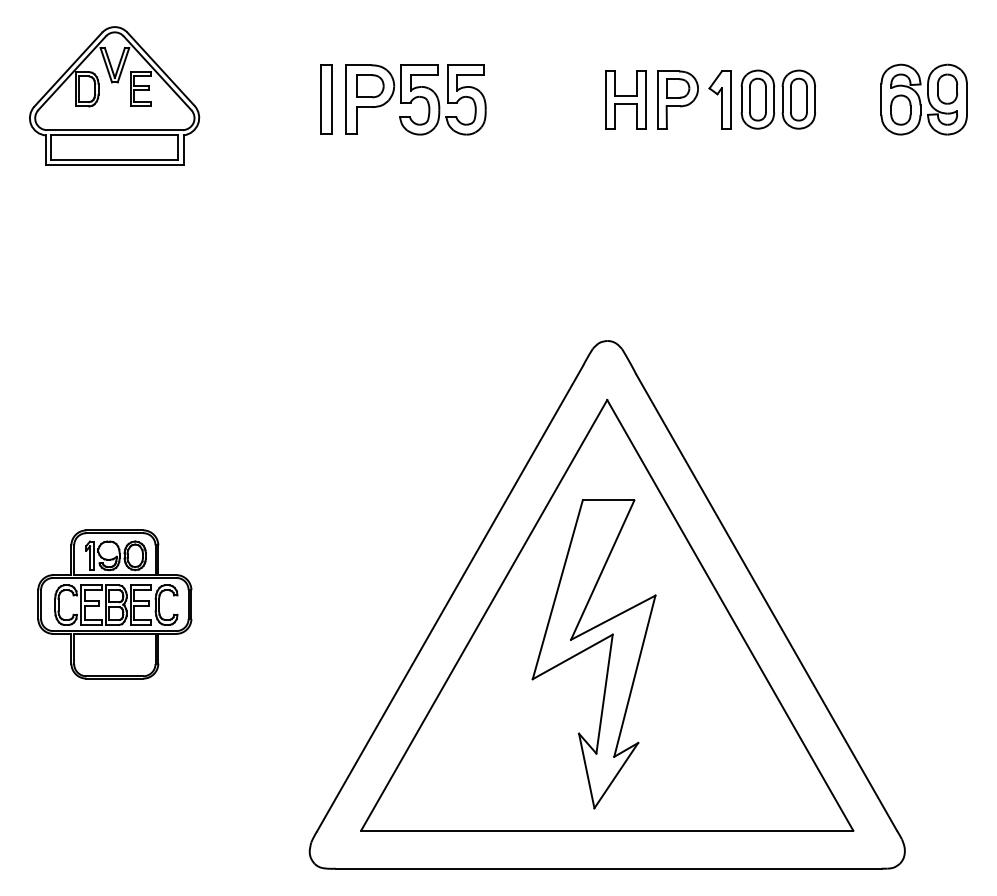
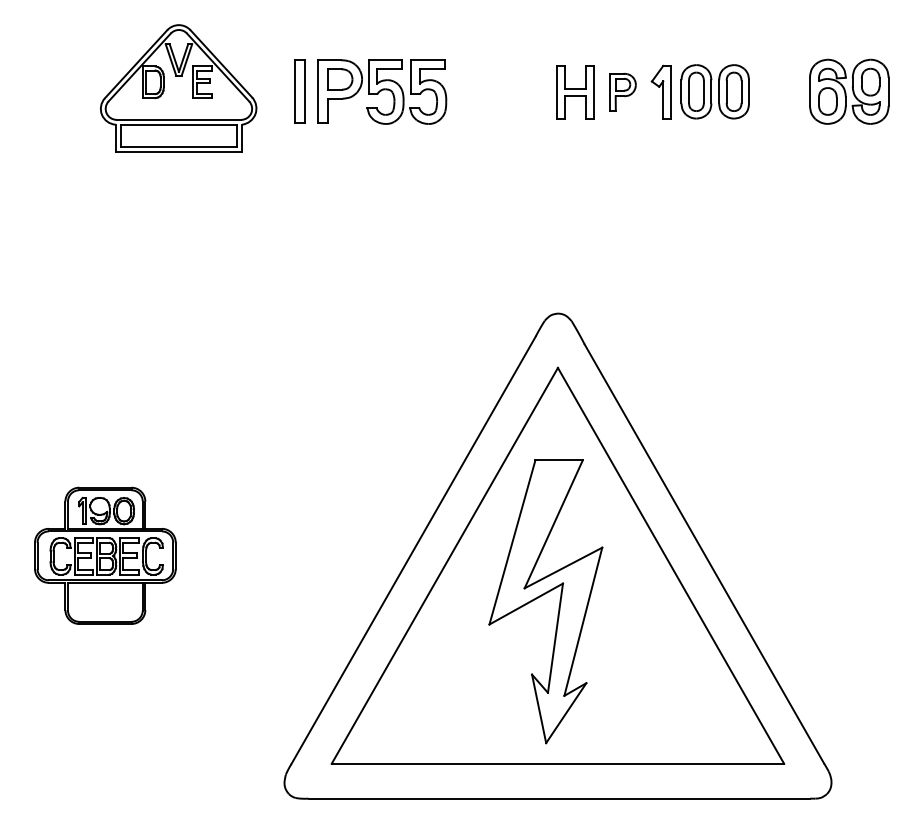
part: (114, 95) -> (178, 88), moved
part: (677, 99) -> (622, 91), size x0.7

